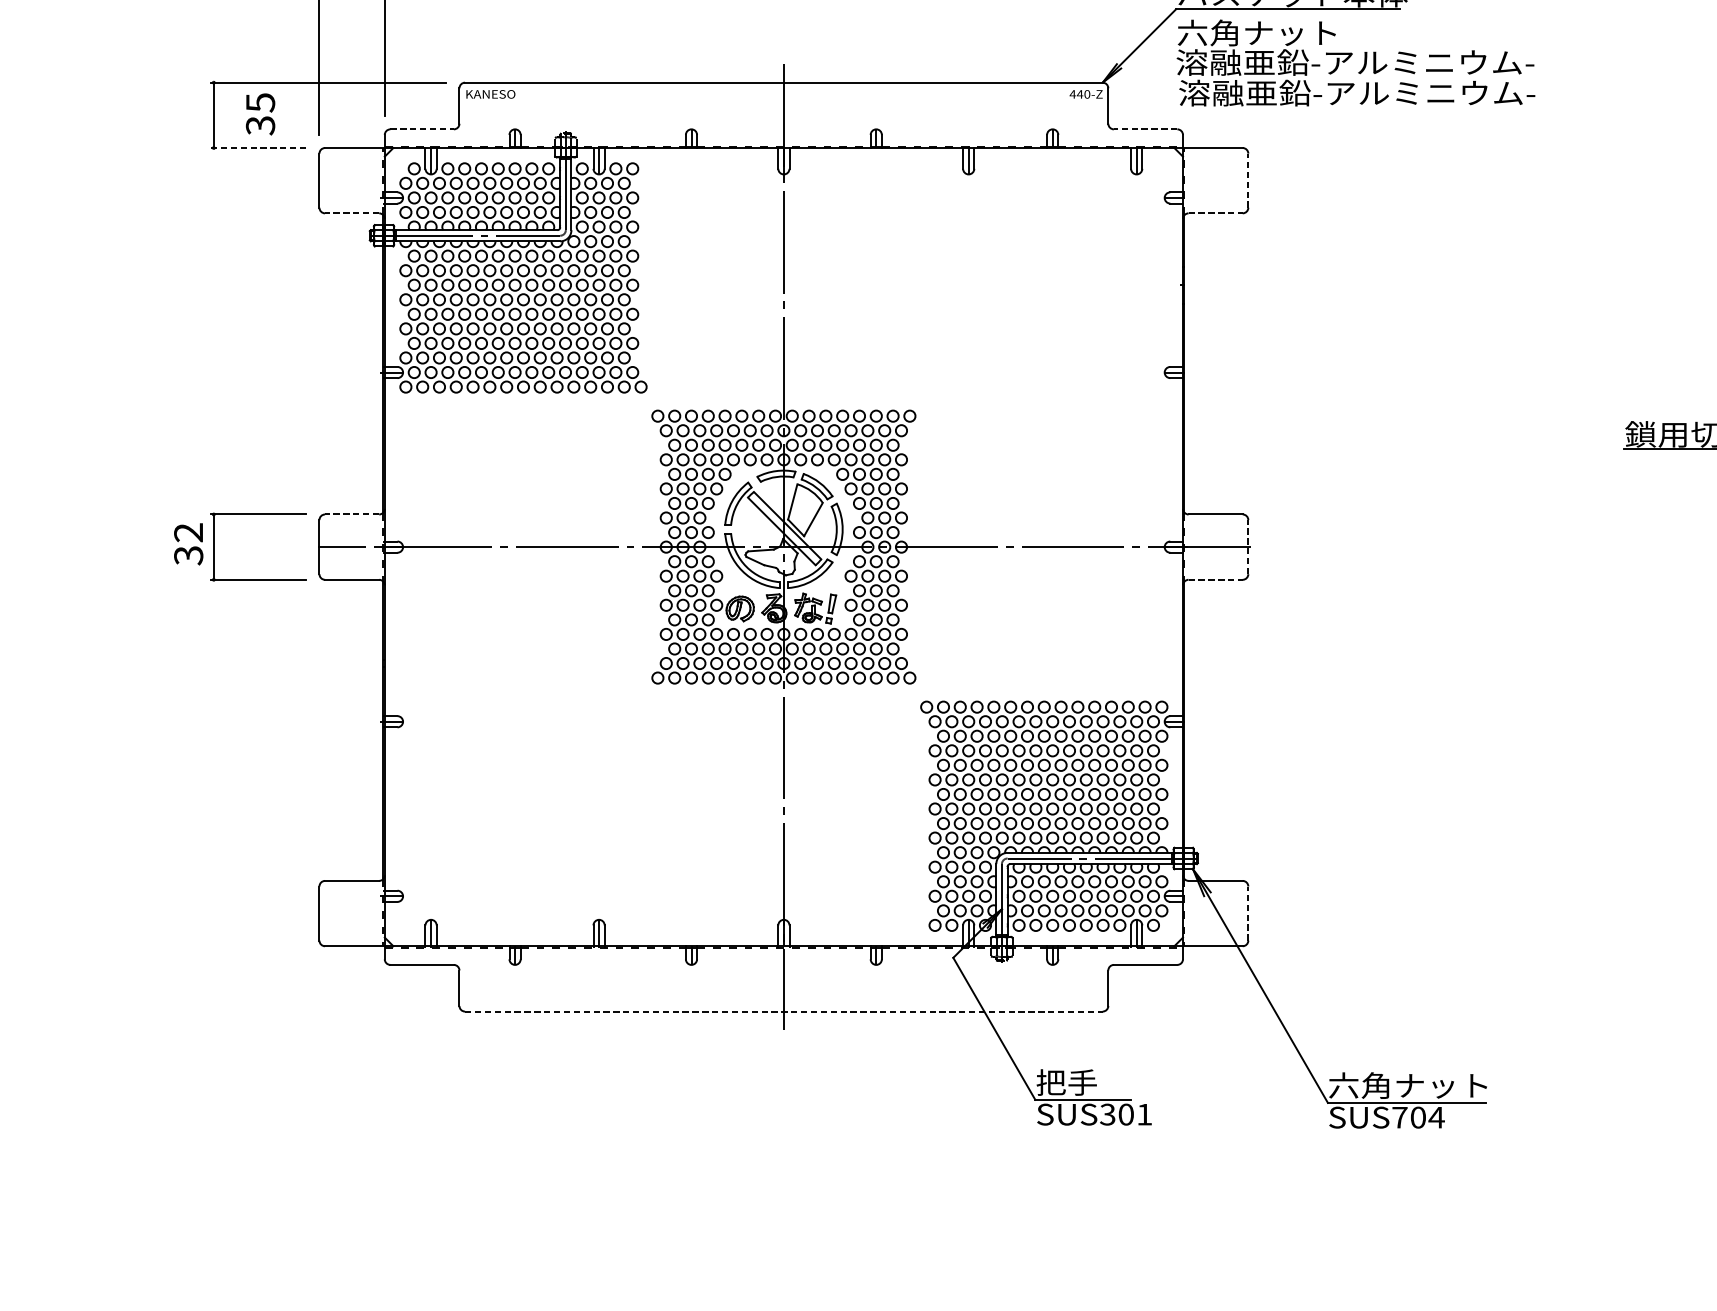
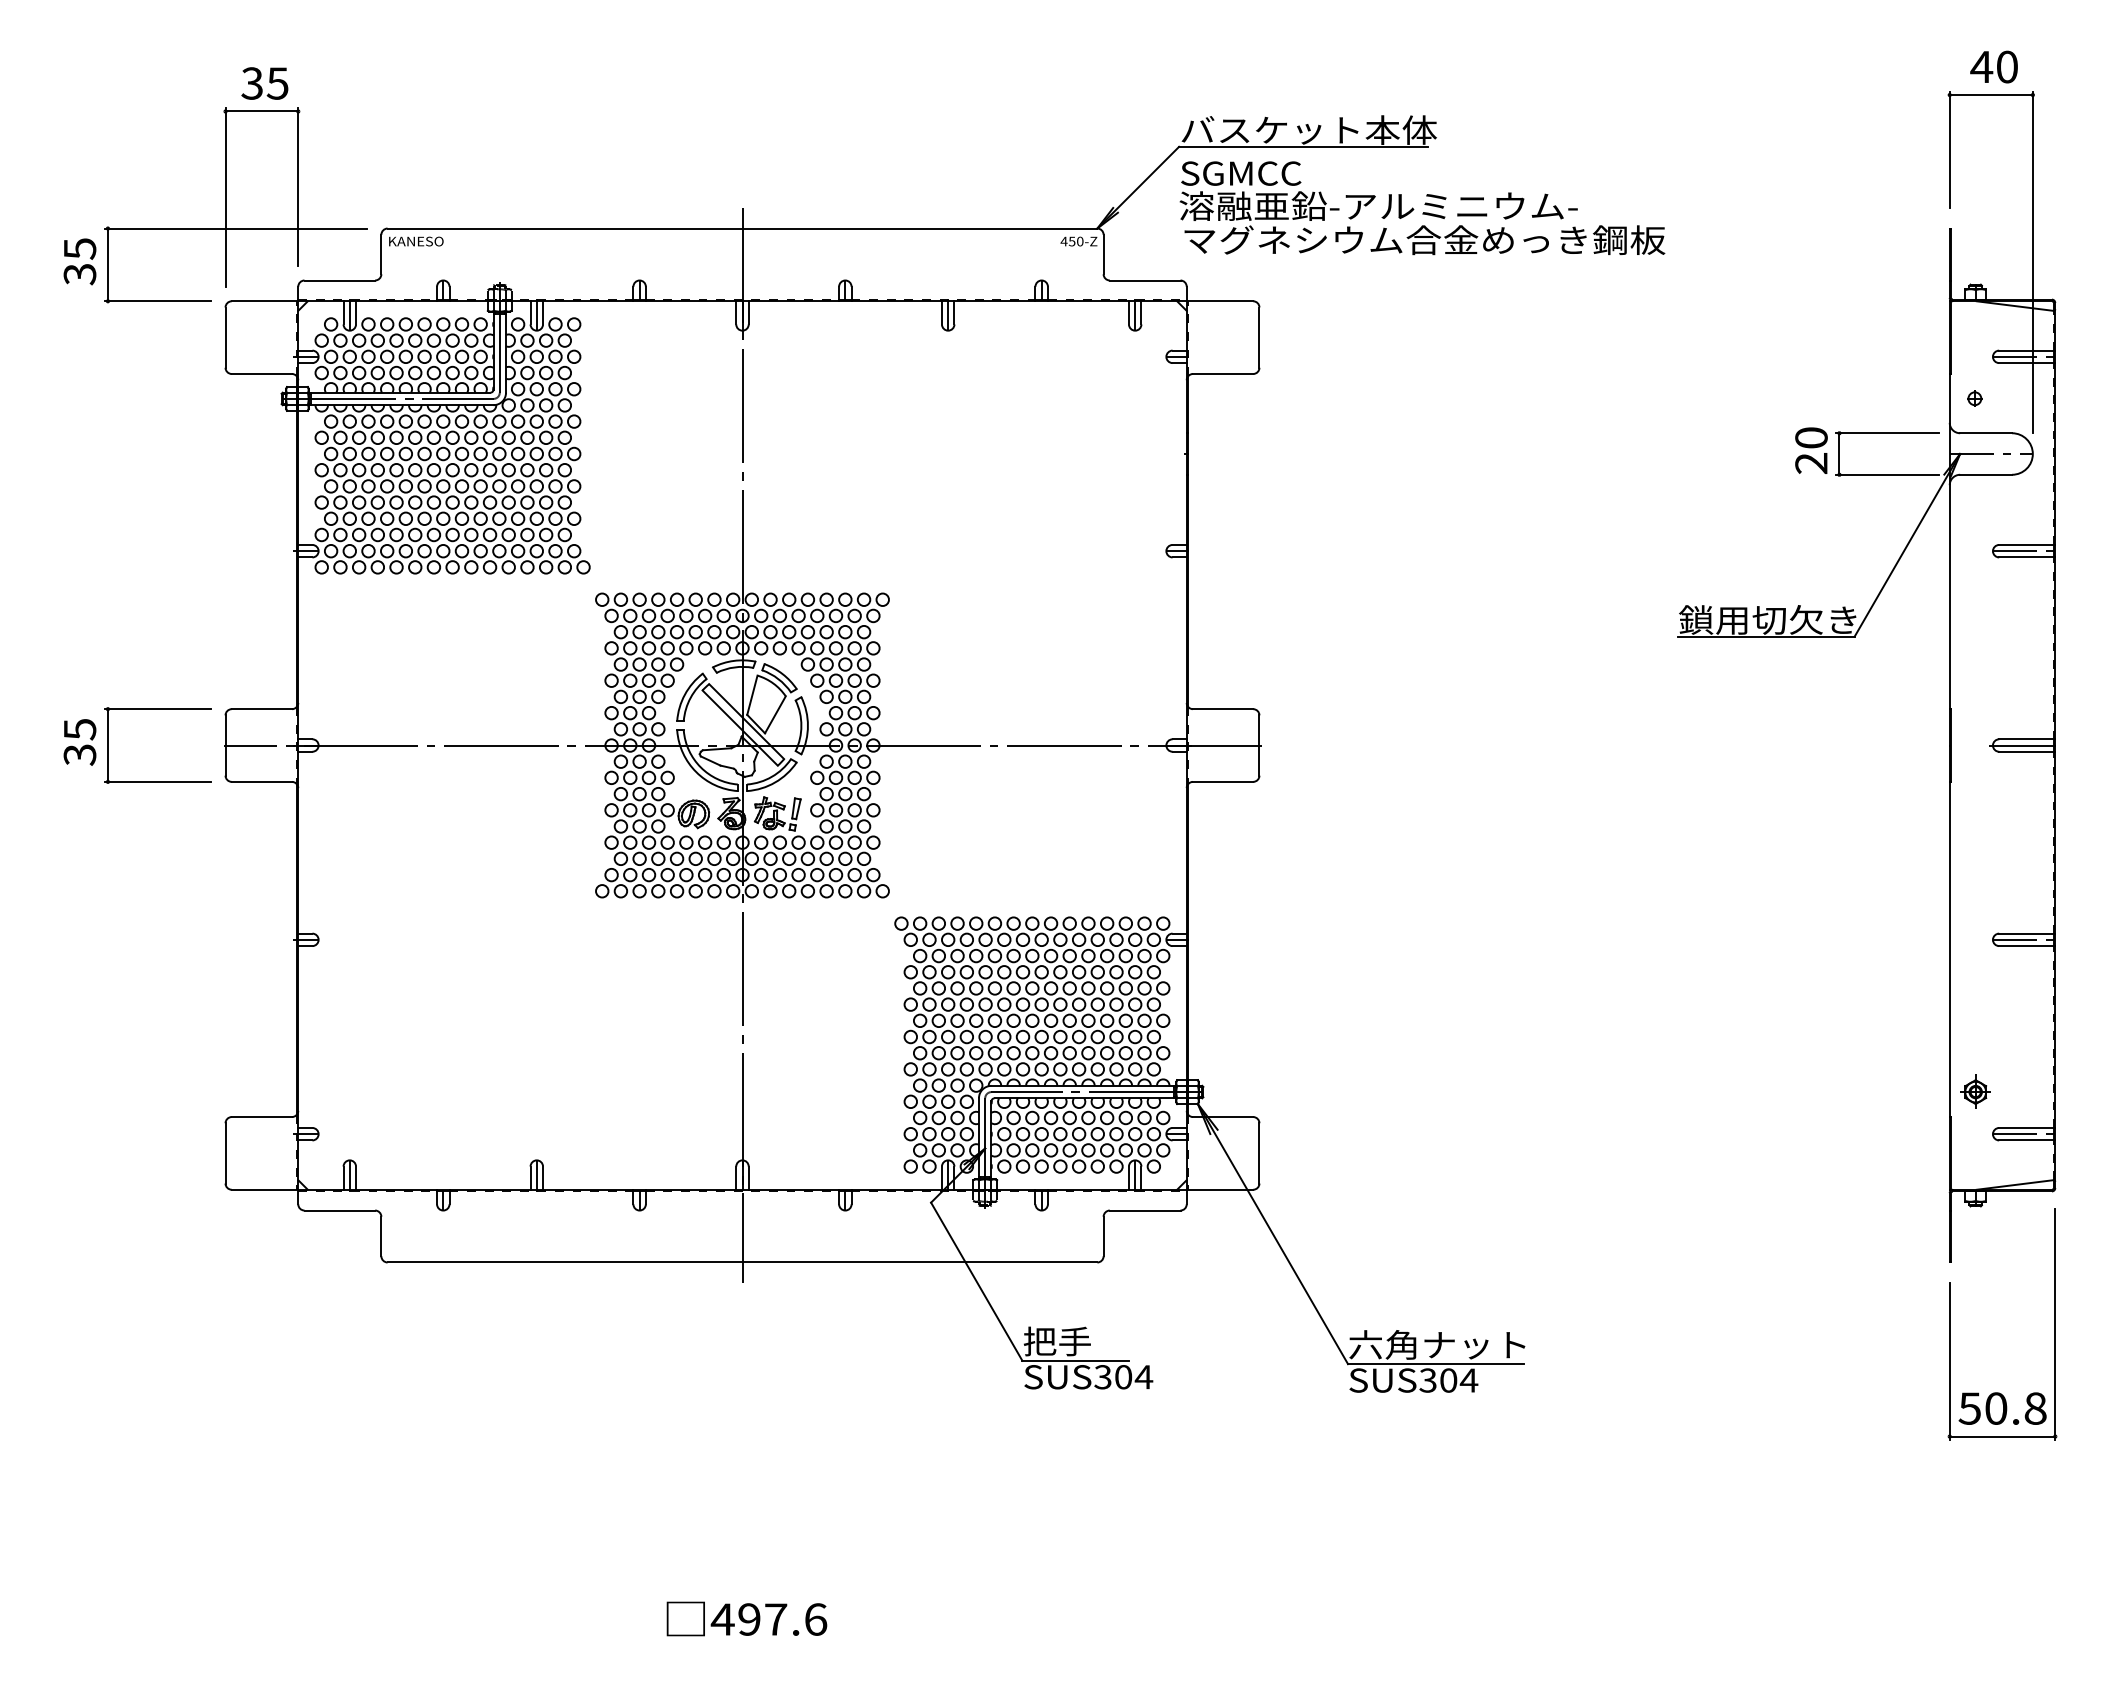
text: (1256, 33) -> (1268, 173), 六角ナット -> SGMCC
text: (1395, 93) -> (1423, 240), 溶融亜鉛-アルミニウム- -> マグネシウム合金めっき鋼板
text: (1079, 94) -> (1071, 241), 440-Z -> 450-Z
text: (260, 114) -> (79, 261), moved
line: (422, 129) -> (340, 280), dashed -> solid
line: (1145, 129) -> (1144, 280), dashed -> solid
line: (259, 148) -> (158, 301), dashed -> solid
line: (1248, 180) -> (1259, 337), dashed -> solid
line: (351, 213) -> (261, 374), dashed -> solid
line: (1216, 213) -> (1223, 374), dashed -> solid
line: (351, 514) -> (261, 709), dashed -> solid
text: (188, 532) -> (79, 729), 32 -> 35
line: (1248, 547) -> (1259, 745), dashed -> solid
line: (1216, 579) -> (1223, 781), dashed -> solid
line: (1248, 912) -> (1259, 1152), dashed -> solid
line: (783, 1011) -> (742, 1262), dashed -> solid
text: (1144, 1114) -> (1143, 1377), SUS301 -> SUS304
text: (1399, 1117) -> (1427, 1380), SUS704 -> SUS304

